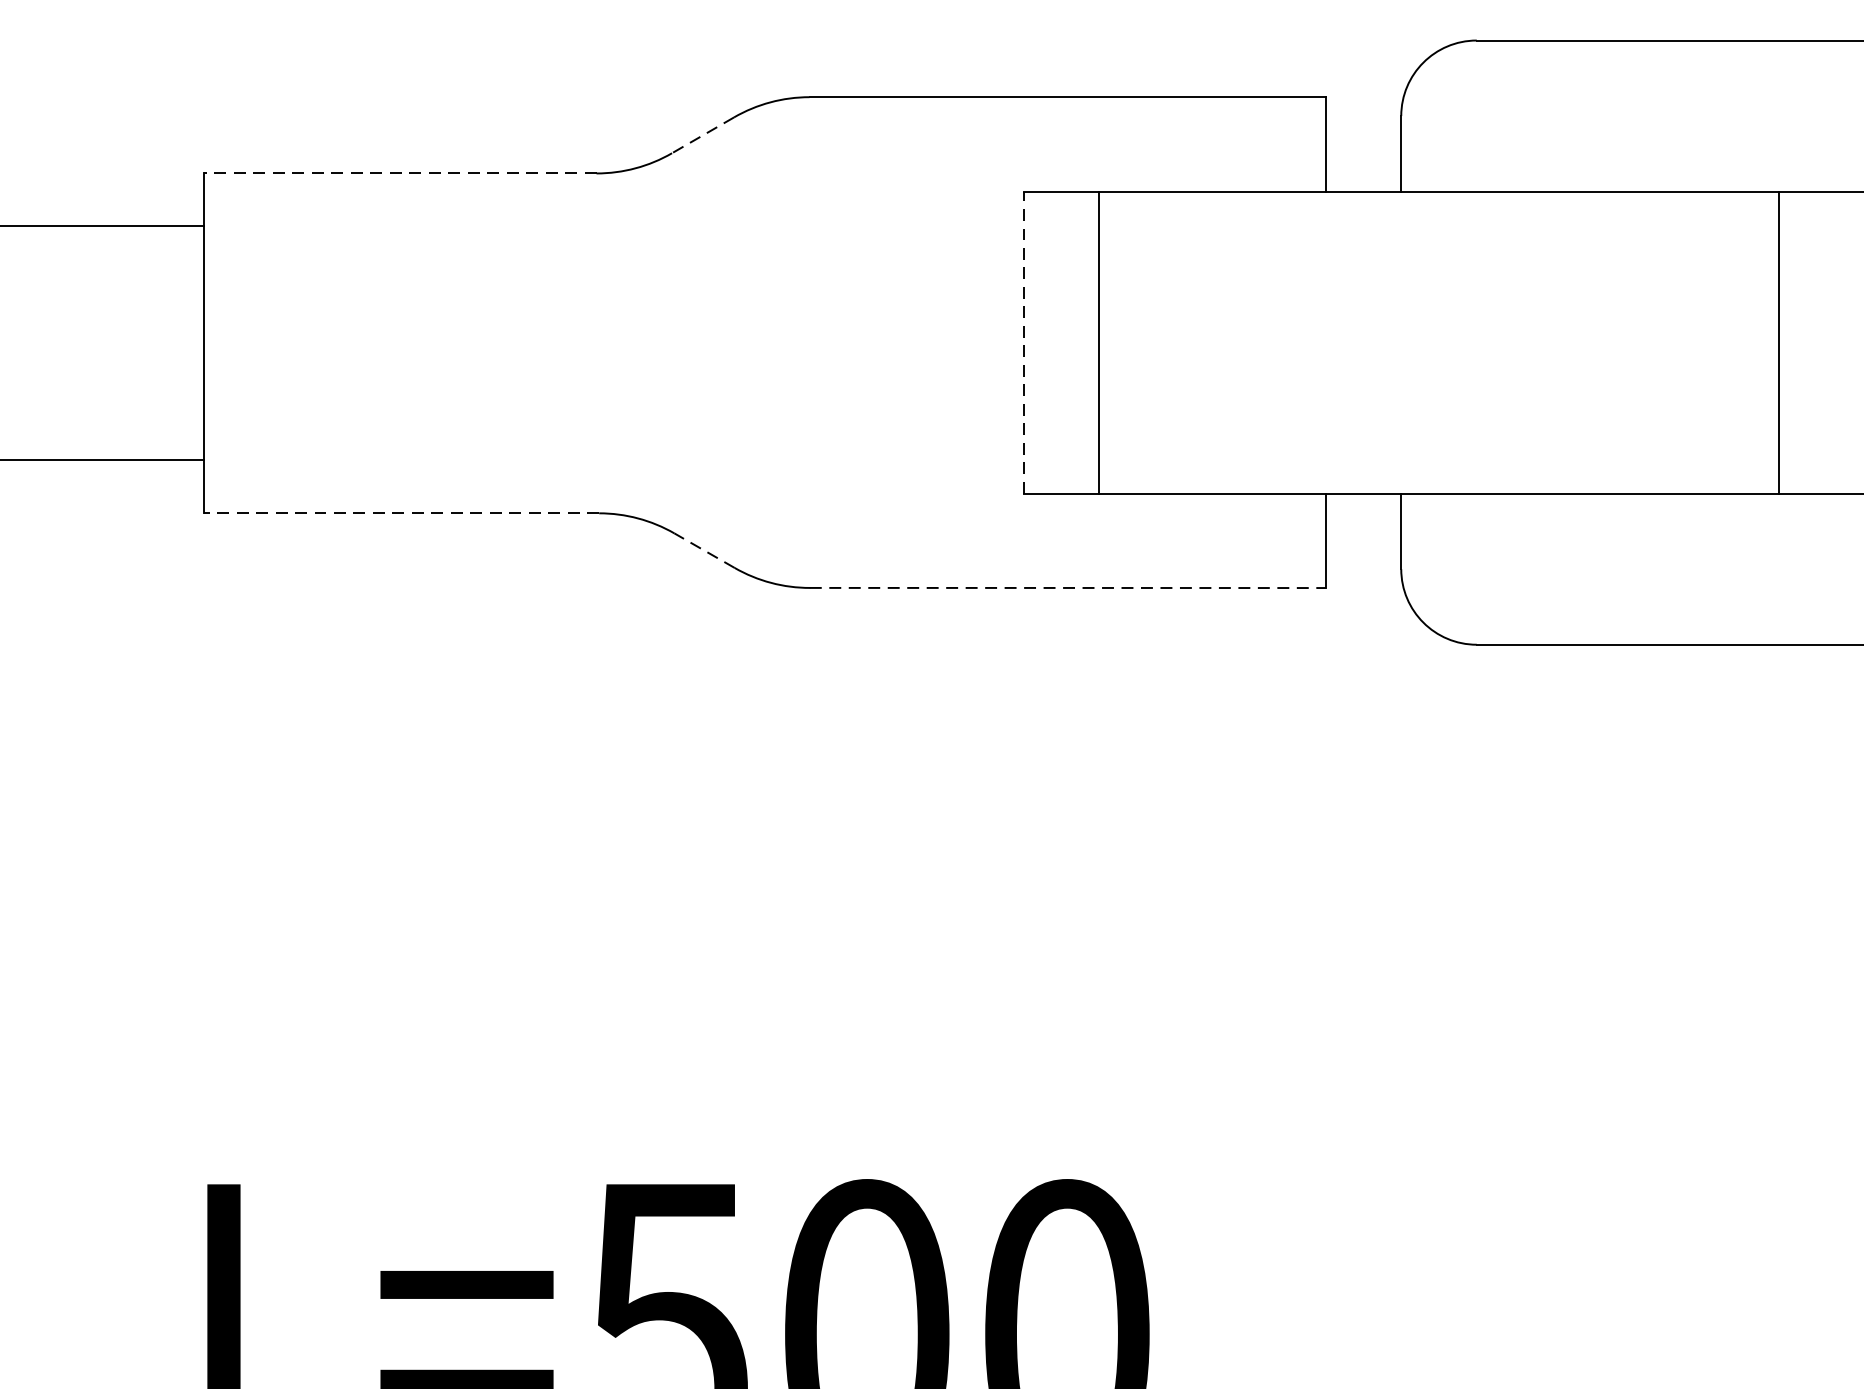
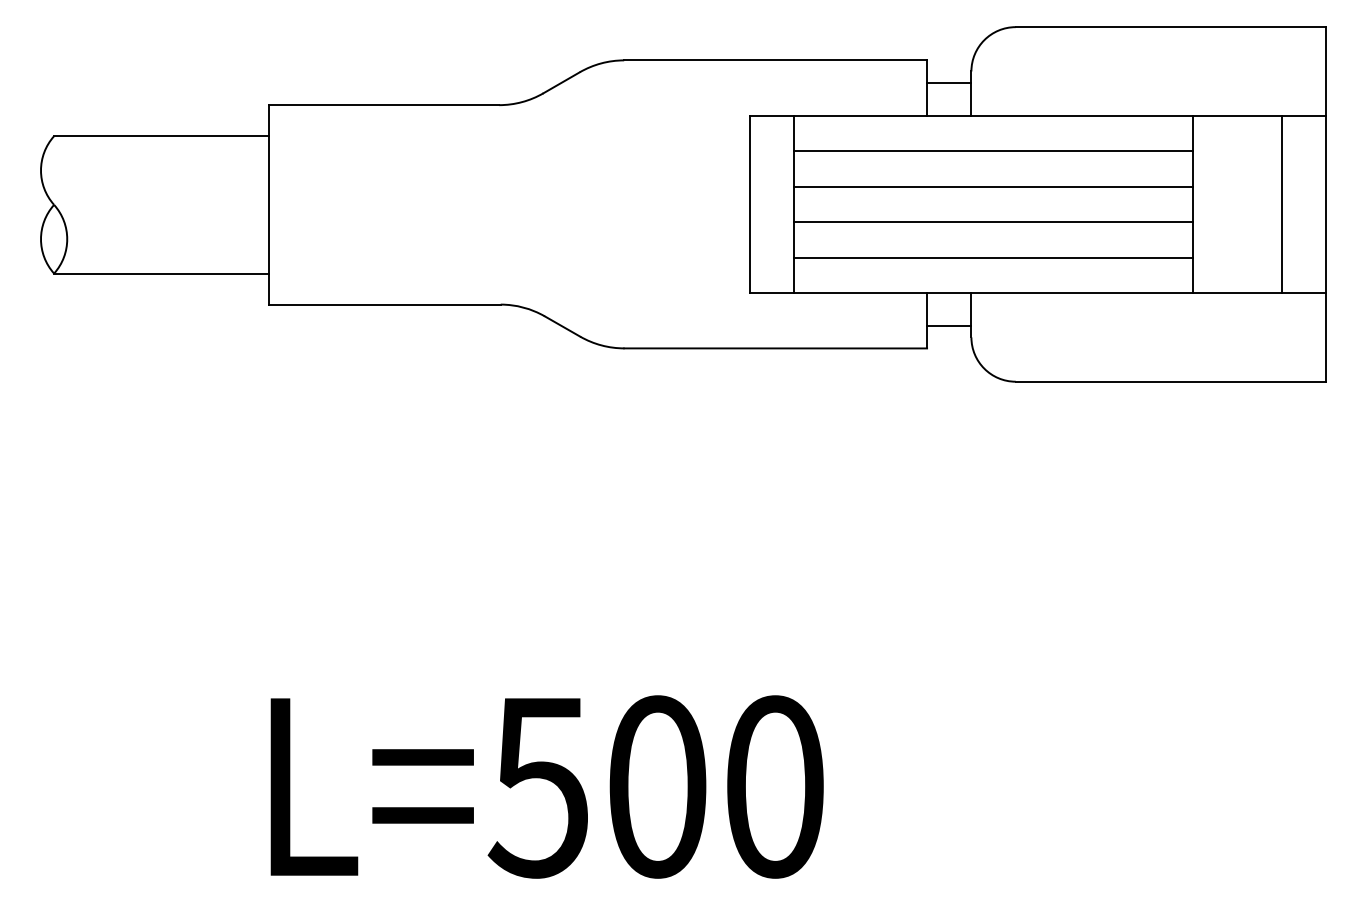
line: (1363, 134) -> (949, 82), added
line: (702, 136) -> (561, 83), dashed -> solid
line: (399, 174) -> (383, 105), dashed -> solid
line: (1438, 252) -> (993, 151), added
line: (1438, 312) -> (993, 186), added
line: (1023, 342) -> (749, 204), dashed -> solid
line: (1438, 373) -> (993, 222), added
line: (1438, 433) -> (993, 257), added
line: (401, 513) -> (384, 304), dashed -> solid
line: (704, 550) -> (562, 326), dashed -> solid
line: (1363, 550) -> (949, 326), added
line: (1069, 588) -> (776, 348), dashed -> solid

